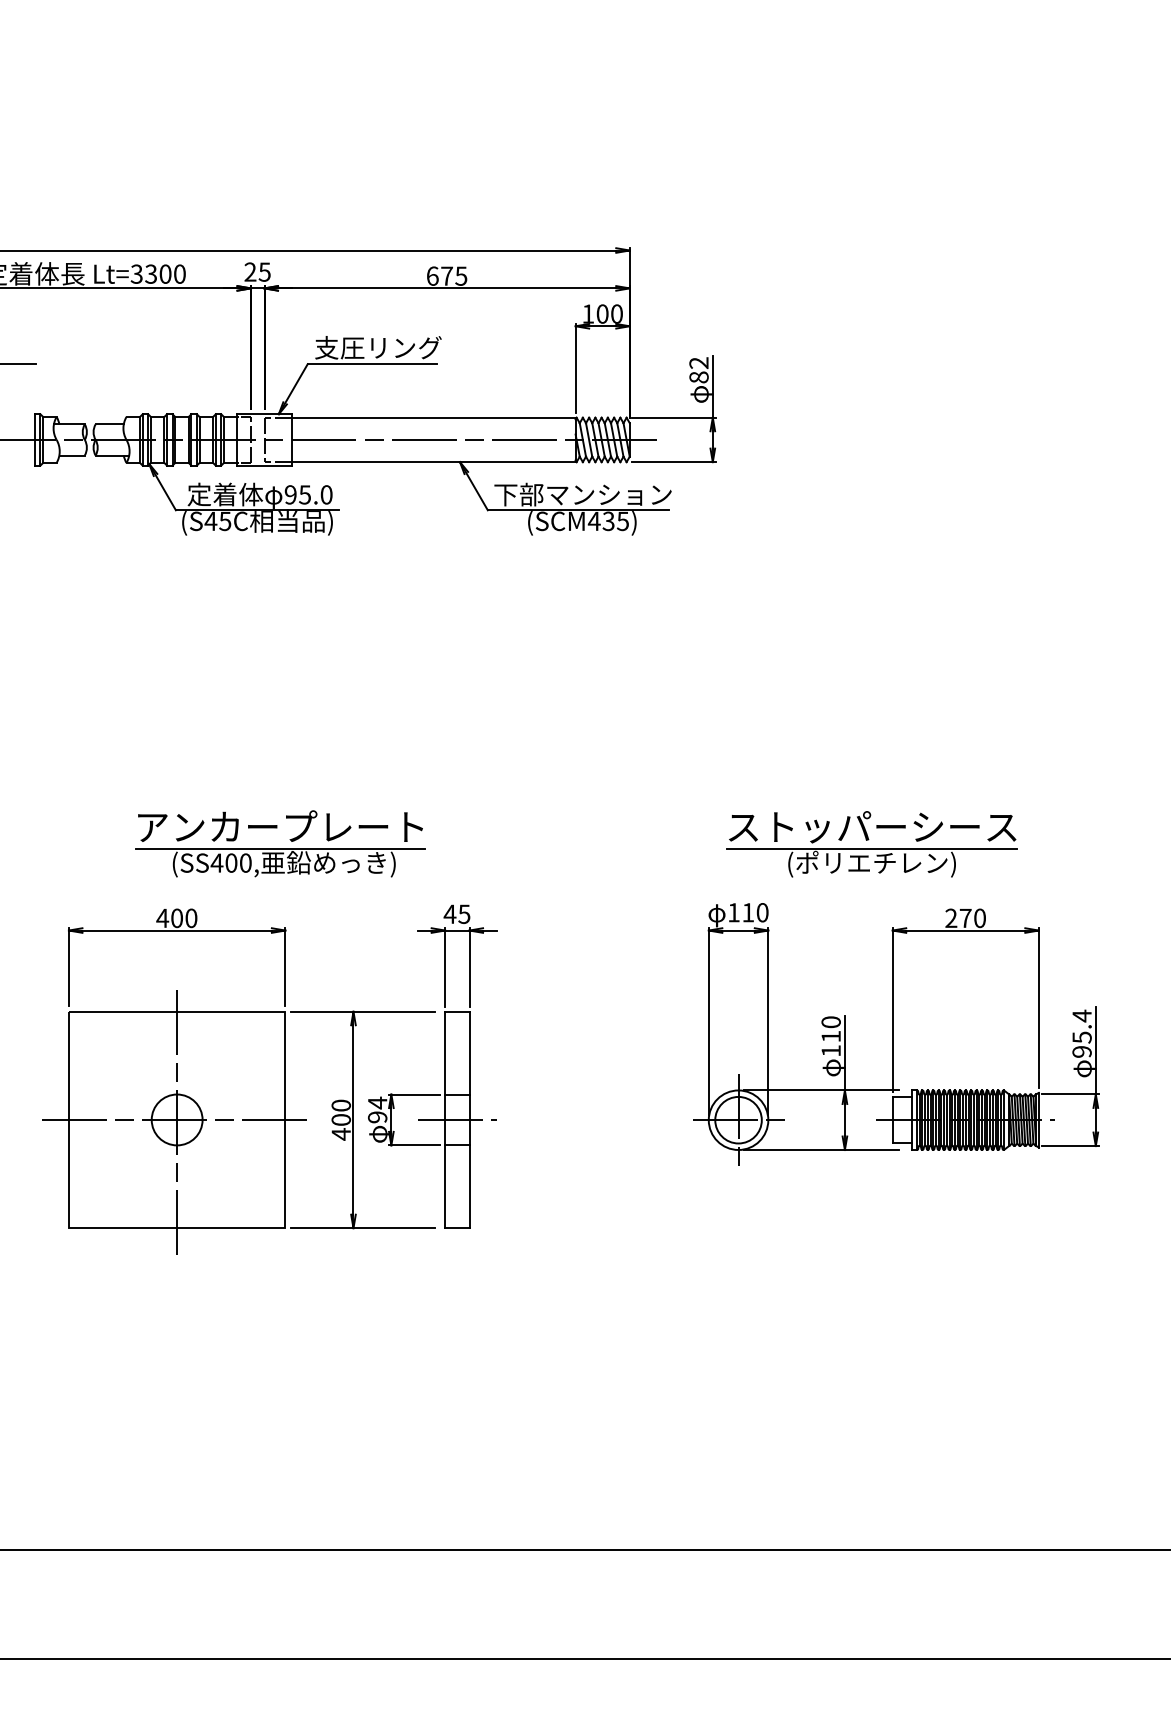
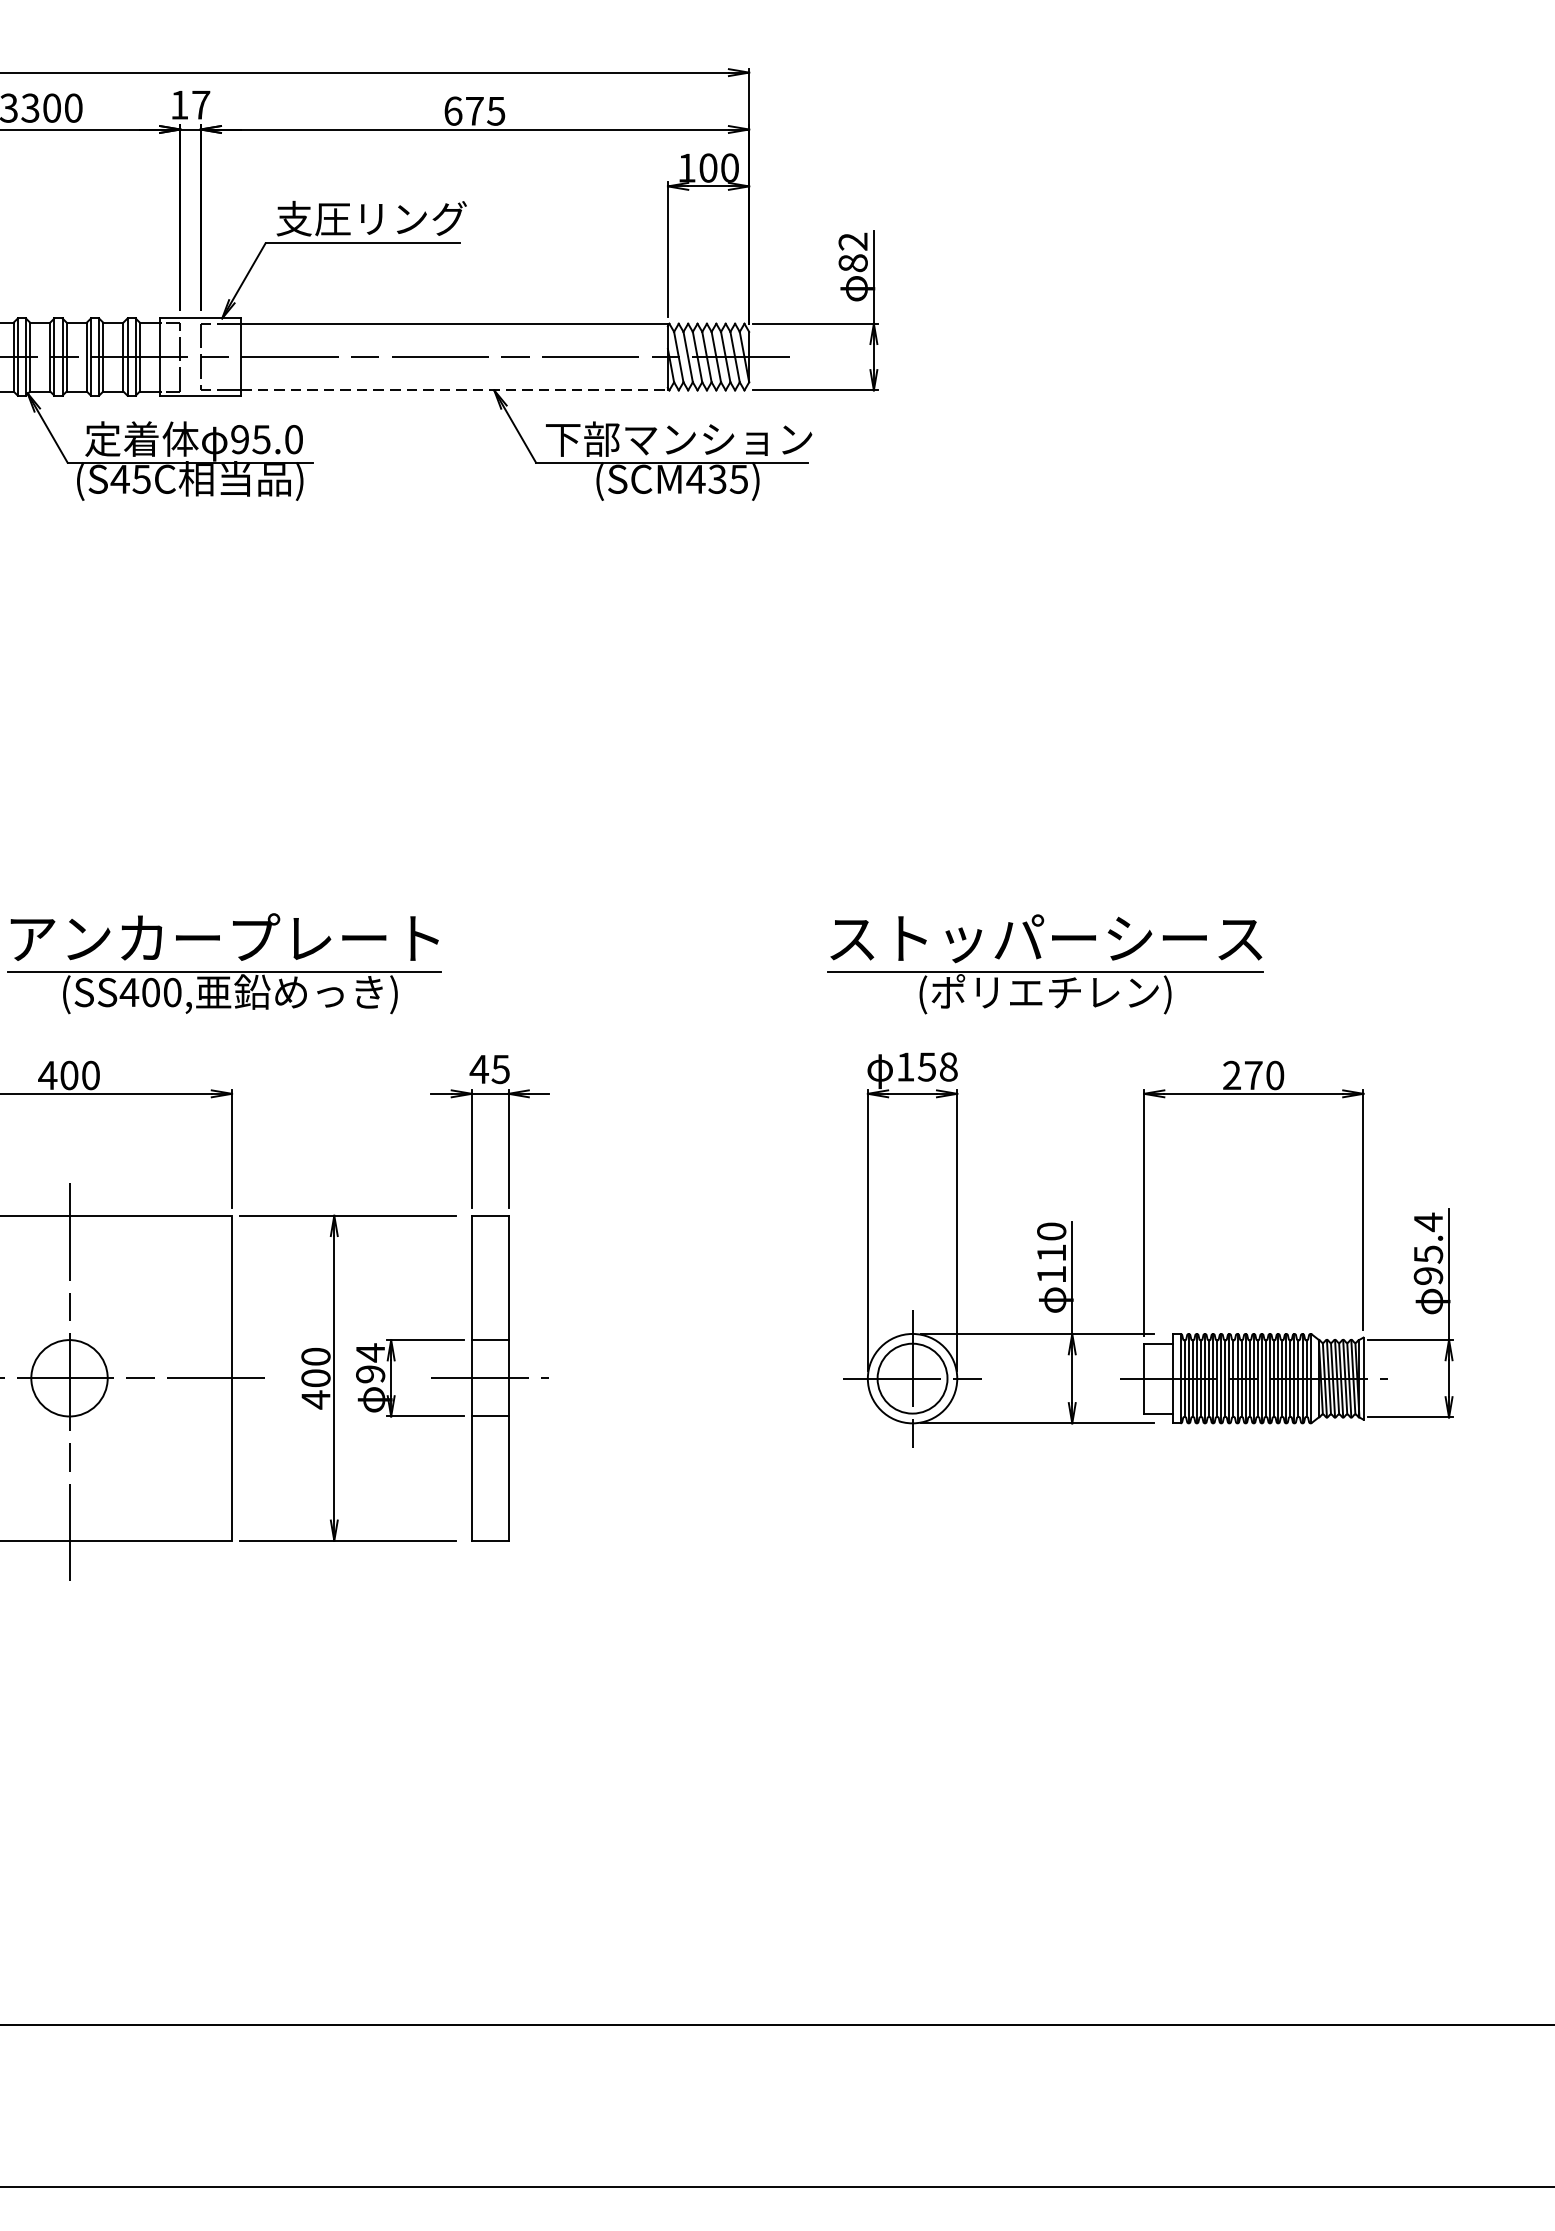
text: (257, 271) -> (190, 104), 25 -> 17
line: (434, 462) -> (455, 390), solid -> dashed
part: (871, 844) -> (1044, 964), moved
text: (755, 912) -> (938, 1066), 110 -> 158

